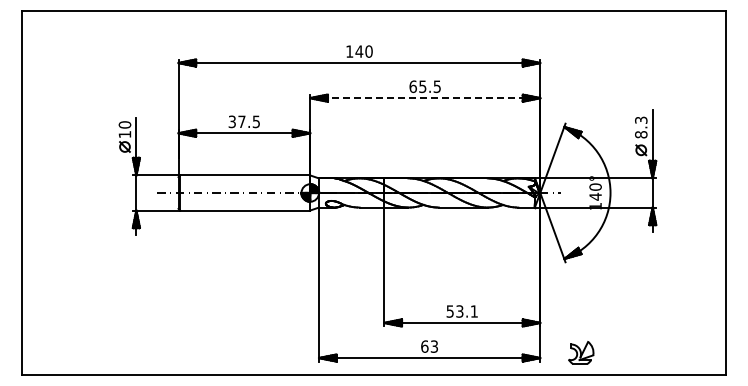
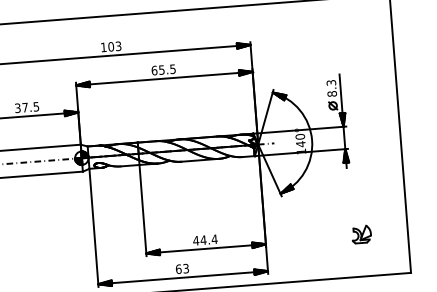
text: (363, 51) -> (114, 46), 140 -> 103
line: (425, 98) -> (164, 78), dashed -> solid
text: (462, 311) -> (205, 240), 53.1 -> 44.4
part: (581, 352) -> (361, 234), moved

